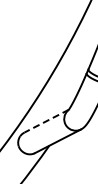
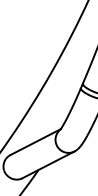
line: (46, 121) -> (35, 142), dashed -> solid

